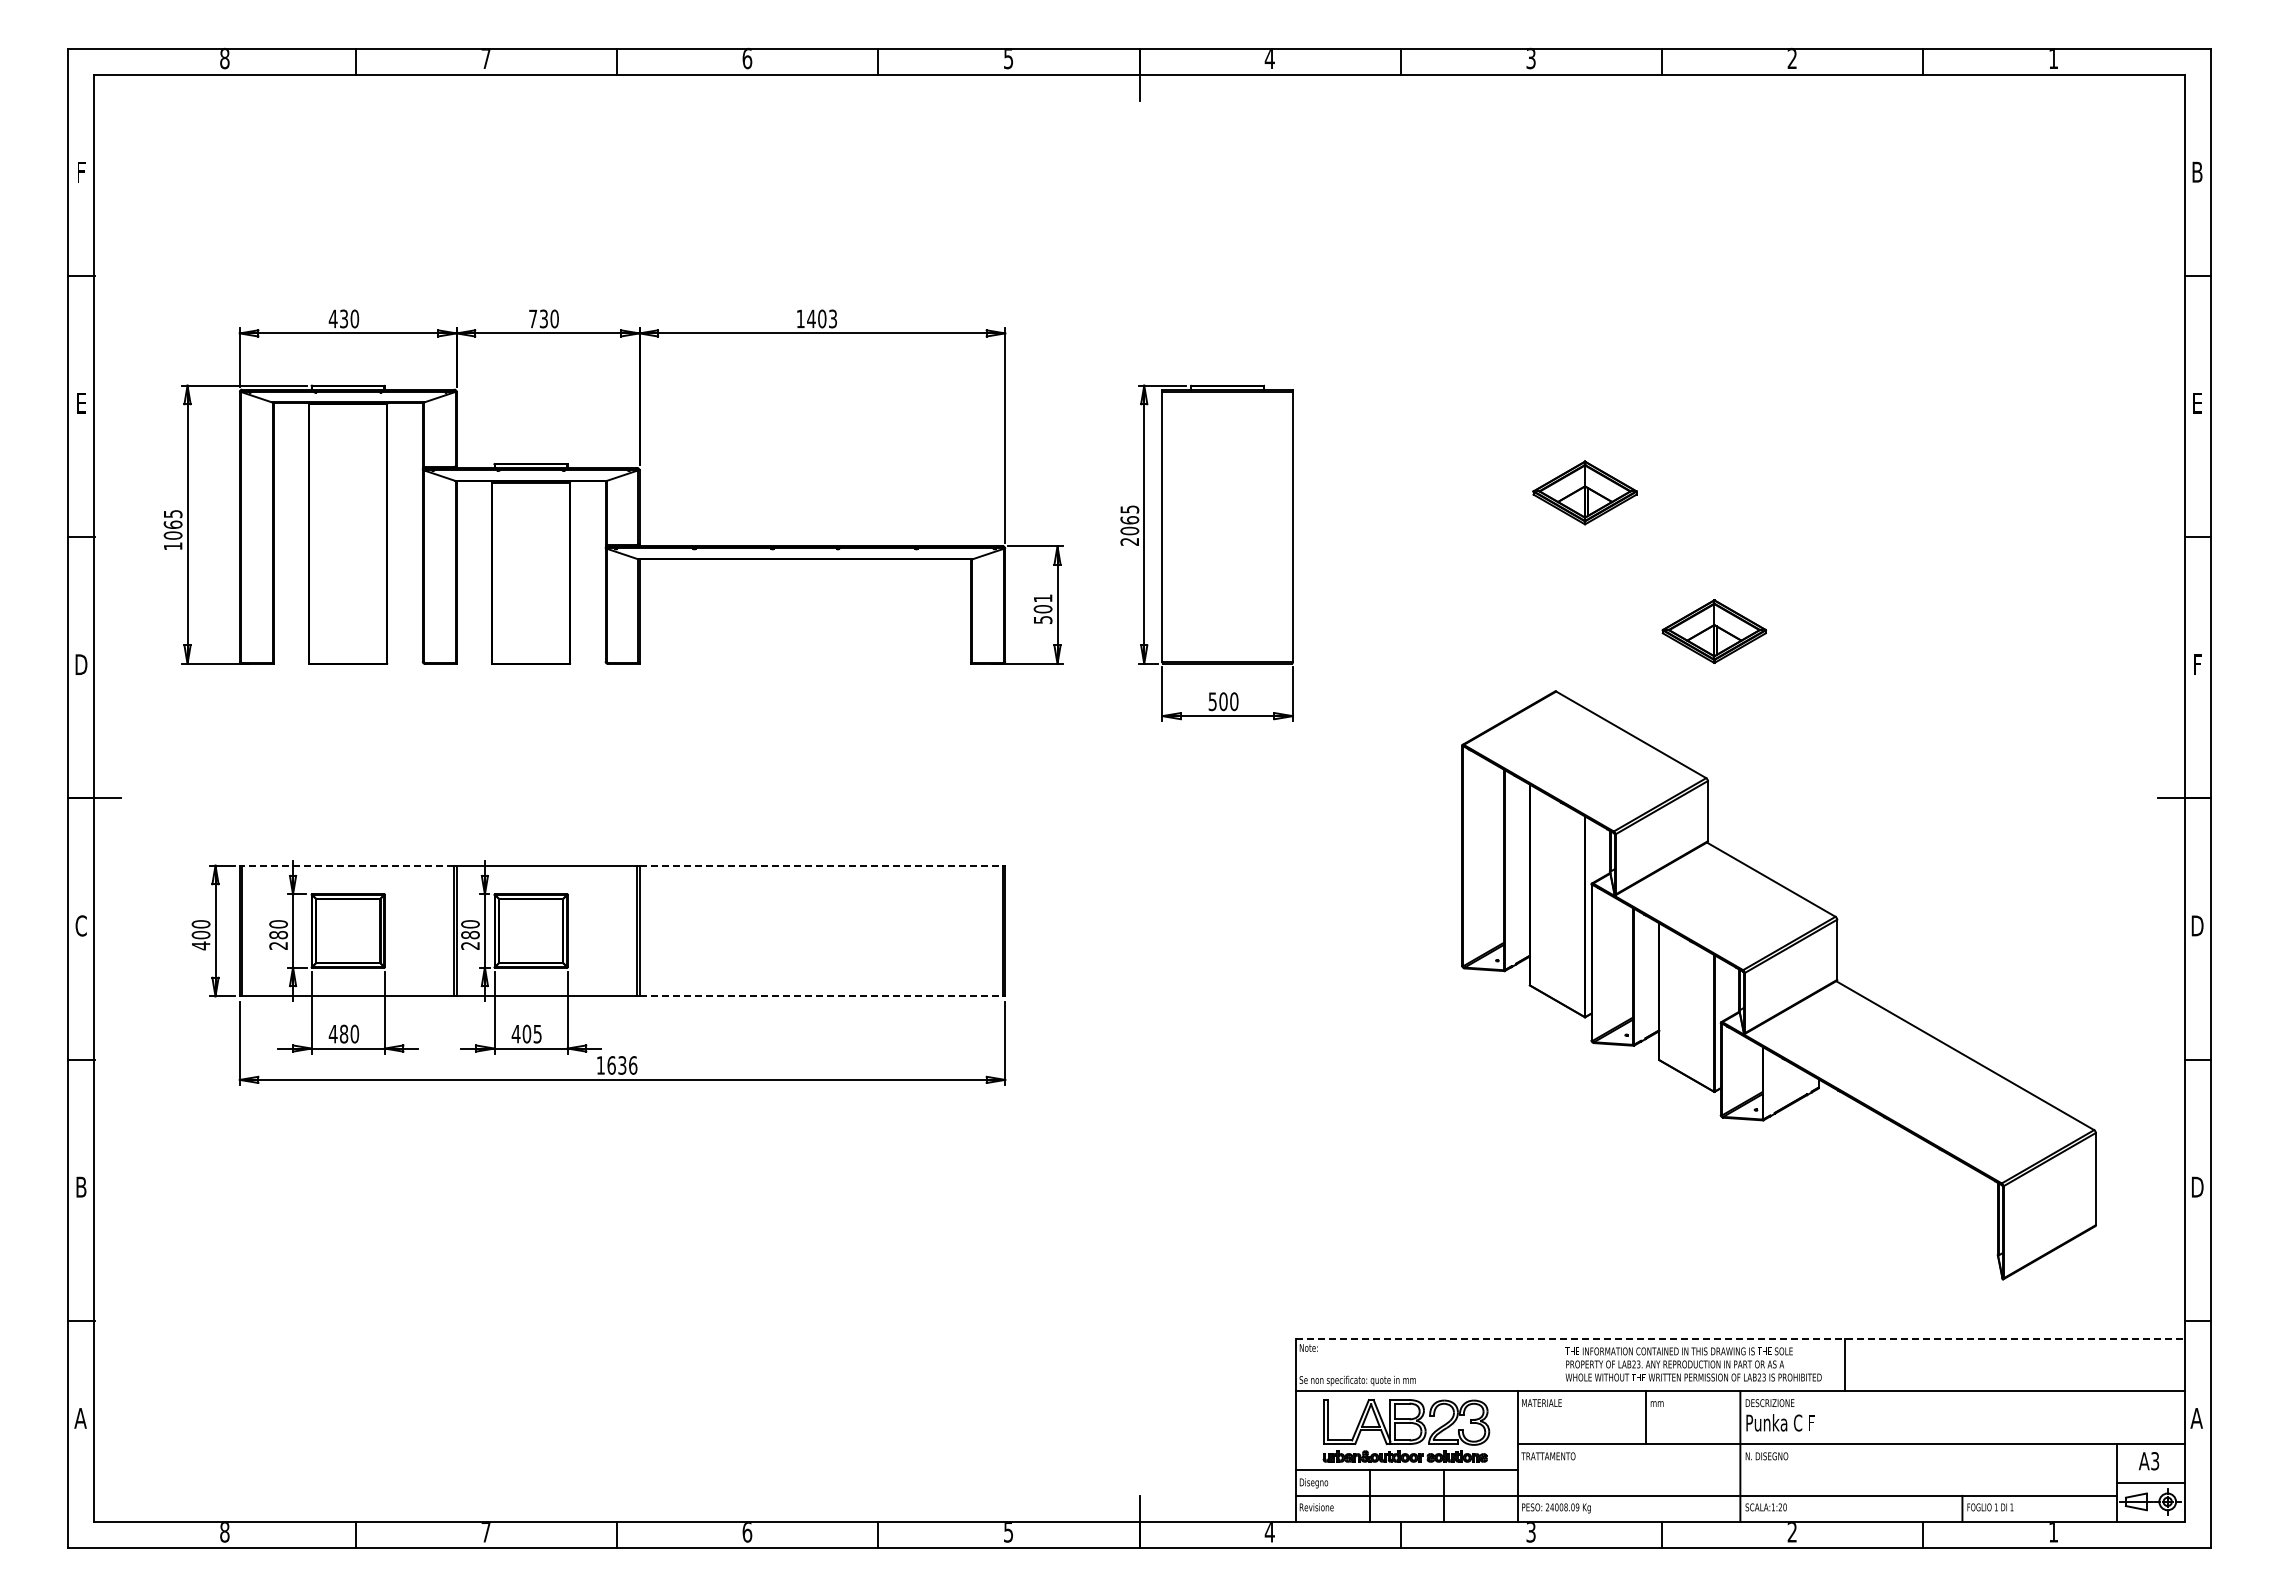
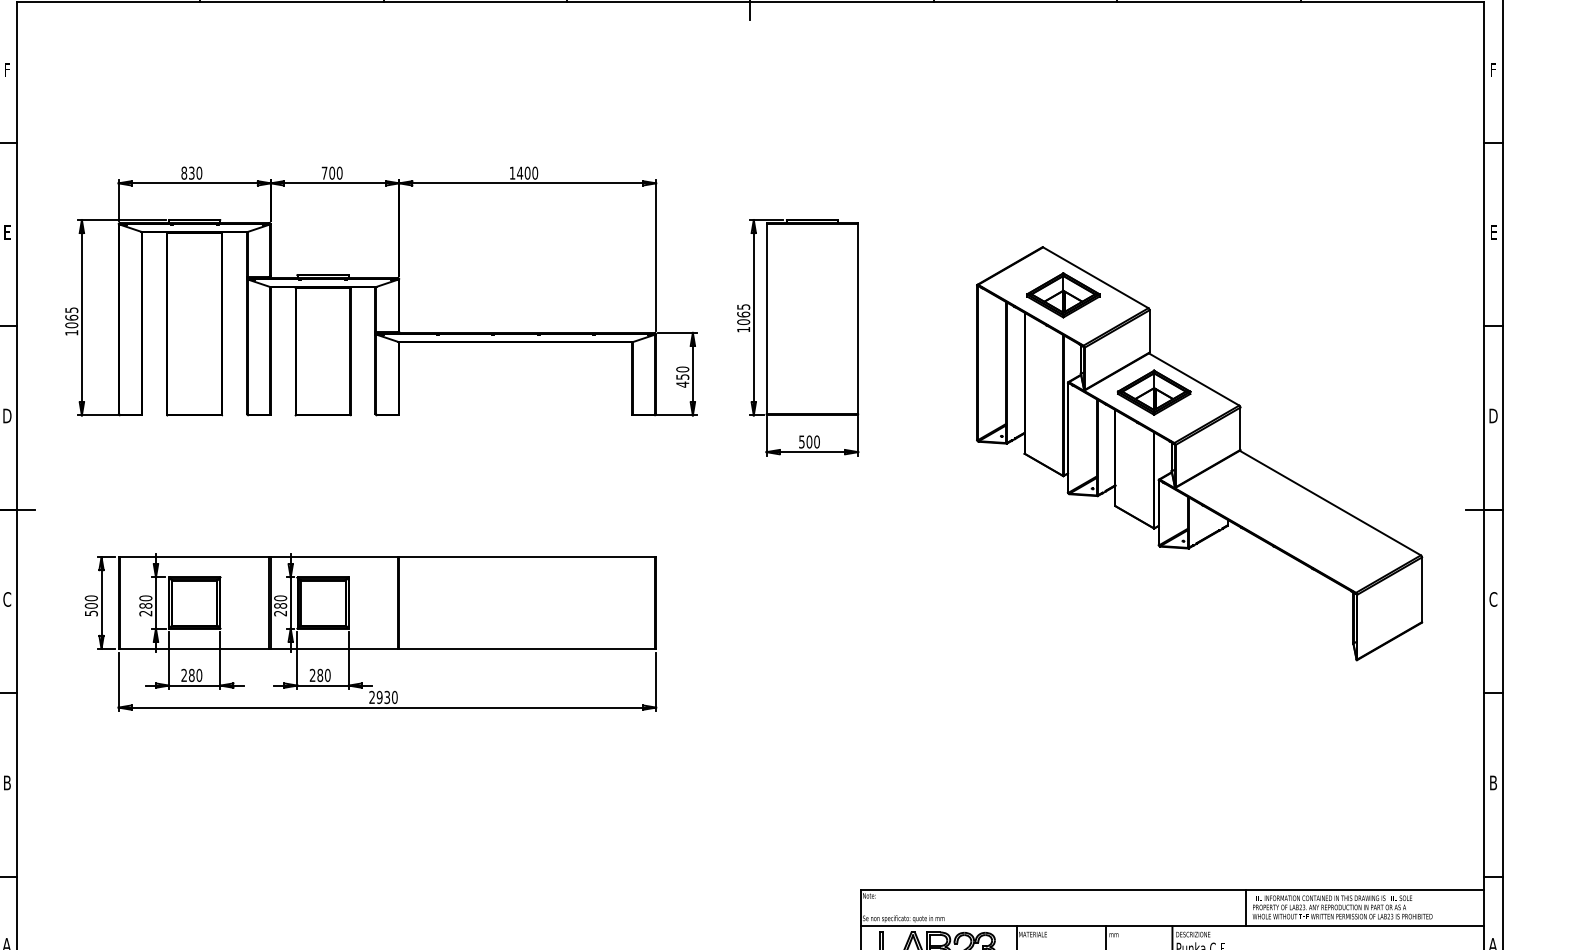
text: (2197, 171) -> (1493, 69), B -> F
text: (332, 318) -> (183, 172), 430 -> 830
text: (543, 318) -> (331, 172), 730 -> 700
text: (832, 318) -> (534, 172), 1403 -> 1400
text: (1129, 541) -> (743, 329), 2065 -> 1065
text: (1042, 609) -> (682, 377), 501 -> 450
text: (2197, 664) -> (1493, 415), F -> D
line: (347, 865) -> (194, 557), dashed -> solid
line: (821, 865) -> (527, 557), dashed -> solid
text: (2197, 925) -> (1493, 599), D -> C
text: (201, 945) -> (91, 613), 400 -> 500
part: (1778, 985) -> (1199, 453), moved
line: (821, 996) -> (527, 649), dashed -> solid
text: (332, 1033) -> (183, 675), 480 -> 280
text: (526, 1033) -> (319, 675), 405 -> 280
text: (616, 1065) -> (383, 697), 1636 -> 2930
text: (2197, 1186) -> (1493, 782), D -> B
line: (1740, 1339) -> (1172, 889), dashed -> solid
text: (1693, 1364) -> (1342, 907), moved

